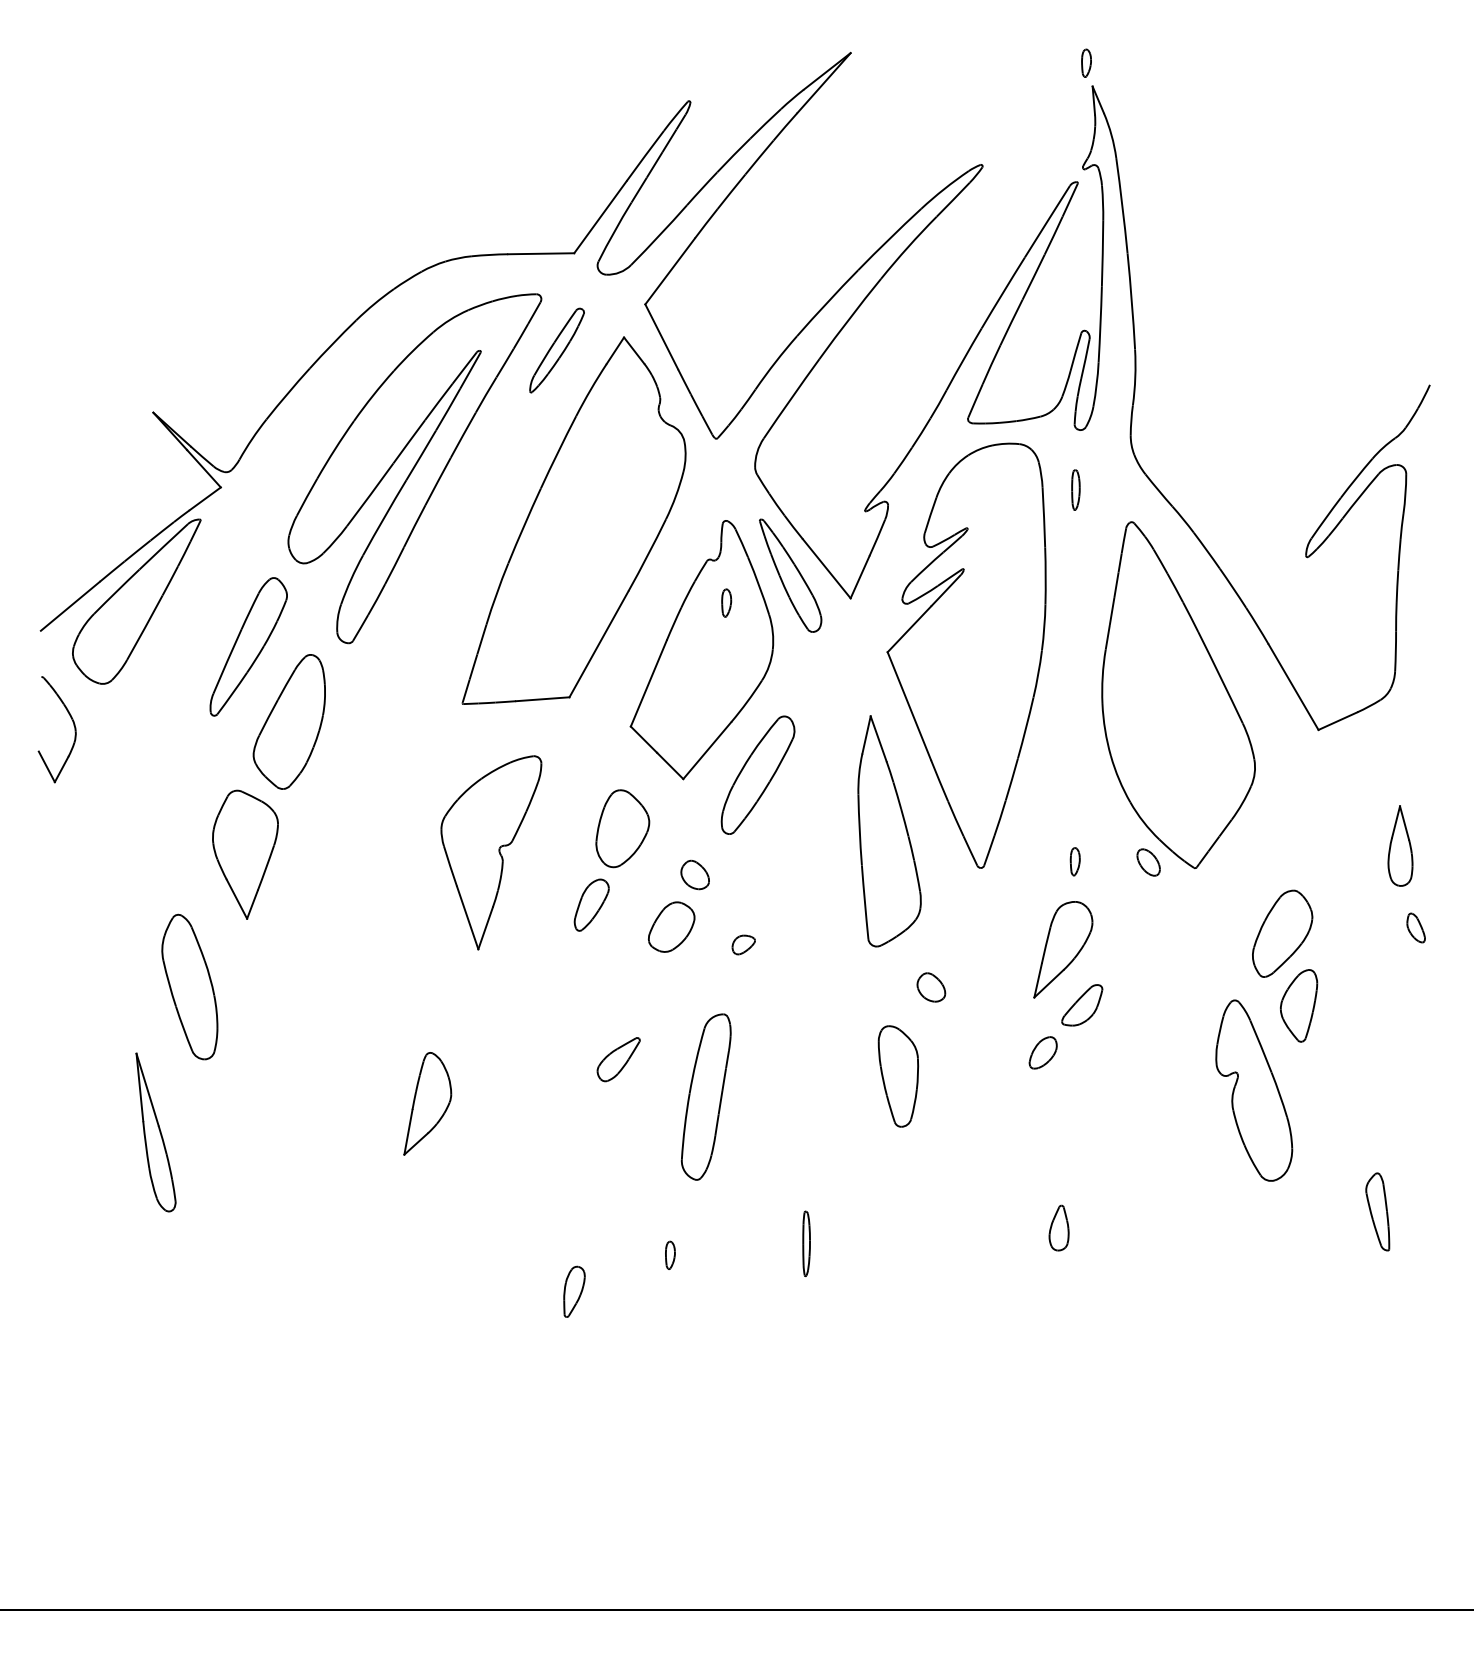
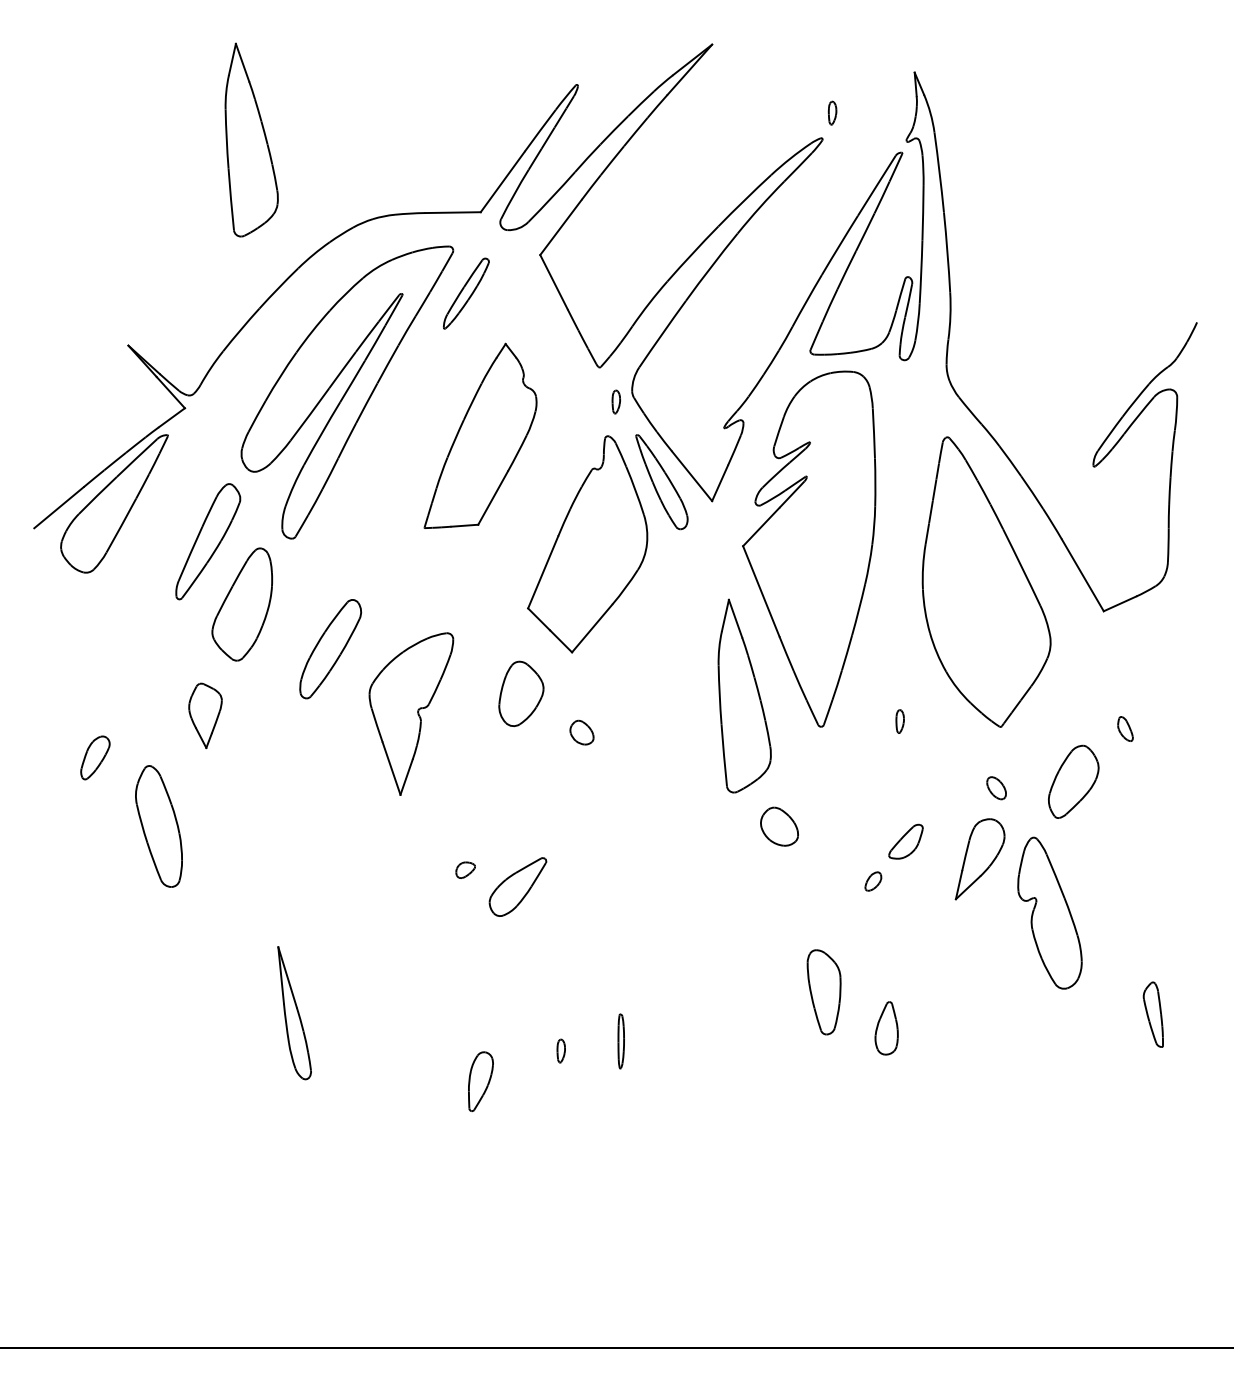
part: (1086, 62) -> (832, 112), moved
part: (300, 166) -> (251, 139), added
part: (1075, 490) -> (900, 410), removed
part: (573, 520) -> (480, 435), size x0.6
part: (725, 602) -> (615, 401), moved
part: (73, 726) -> (61, 608), removed
part: (757, 775) -> (330, 649), moved
part: (1400, 846) -> (1172, 708), removed
part: (245, 854) -> (205, 715), size x0.6
part: (1148, 862) -> (996, 788), moved
part: (591, 904) -> (95, 757), moved
part: (671, 926) -> (562, 775), removed
part: (1416, 927) -> (1125, 728), moved
part: (743, 944) -> (465, 869), moved
part: (1062, 950) -> (979, 859), moved
part: (931, 987) -> (779, 826), size x1.6
part: (1299, 1006) -> (1087, 842), removed
part: (1043, 1052) -> (873, 881), size x0.7
part: (618, 1059) -> (517, 887), size x1.6
part: (897, 1076) -> (823, 992), moved
part: (705, 1096) -> (590, 918), removed
part: (427, 1102) -> (357, 923), removed
part: (155, 1132) -> (294, 1013), moved
part: (1058, 1227) -> (886, 1027), size x1.4
part: (805, 1243) -> (620, 1041), moved
part: (573, 1291) -> (480, 1081), size x1.4

